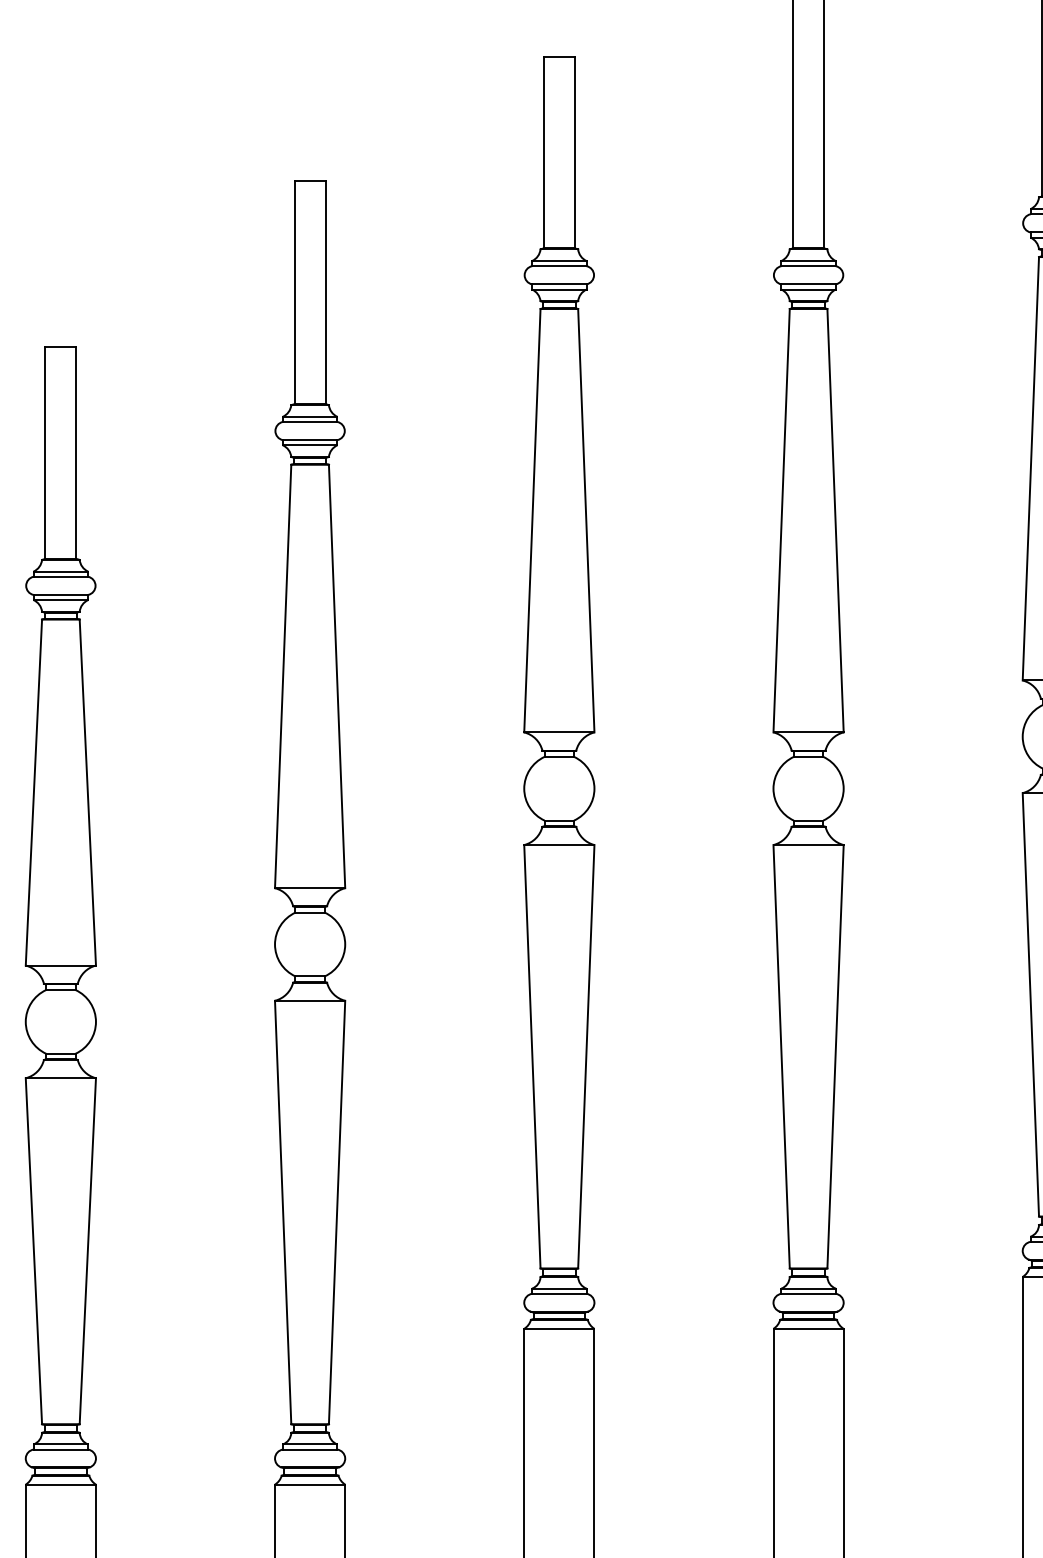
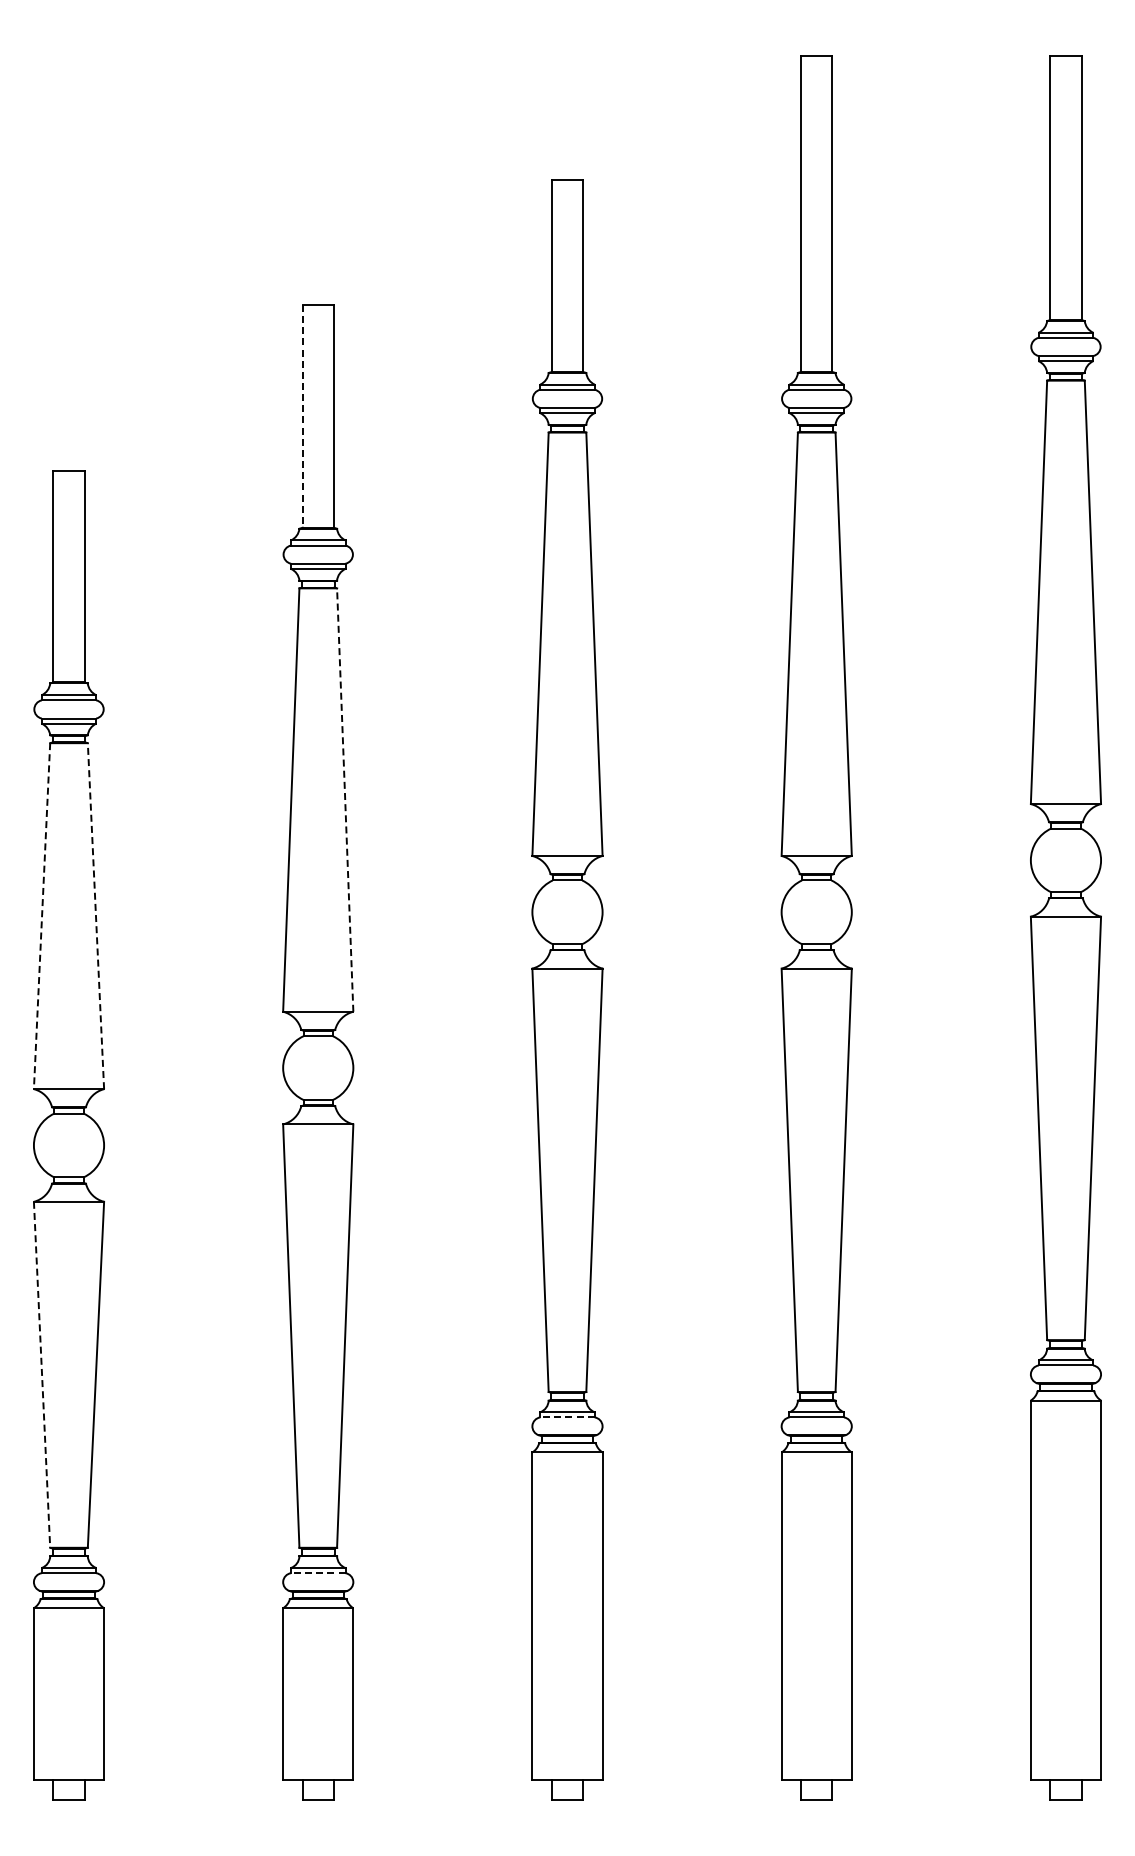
line: (294, 292) -> (302, 416), solid -> dashed
line: (337, 676) -> (345, 800), solid -> dashed
line: (87, 791) -> (95, 915), solid -> dashed
line: (34, 792) -> (42, 916), solid -> dashed
line: (34, 1251) -> (42, 1375), solid -> dashed
line: (559, 1293) -> (567, 1417), solid -> dashed
line: (309, 1449) -> (317, 1573), solid -> dashed

